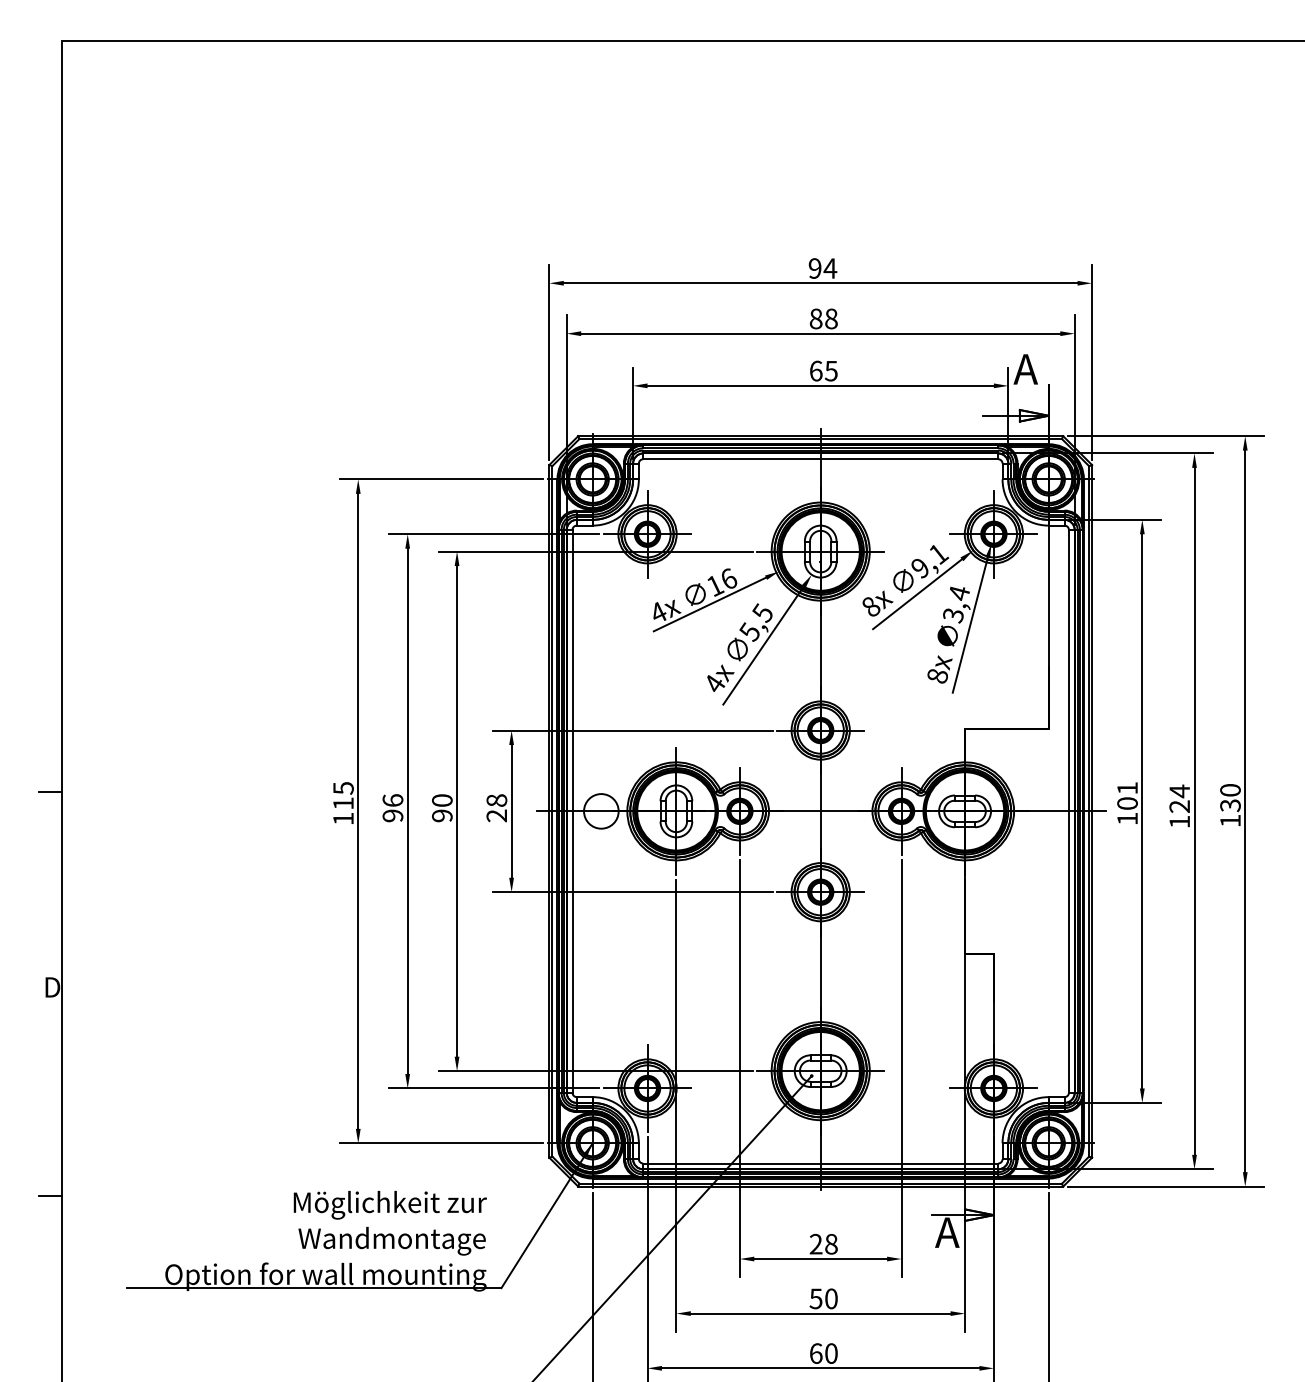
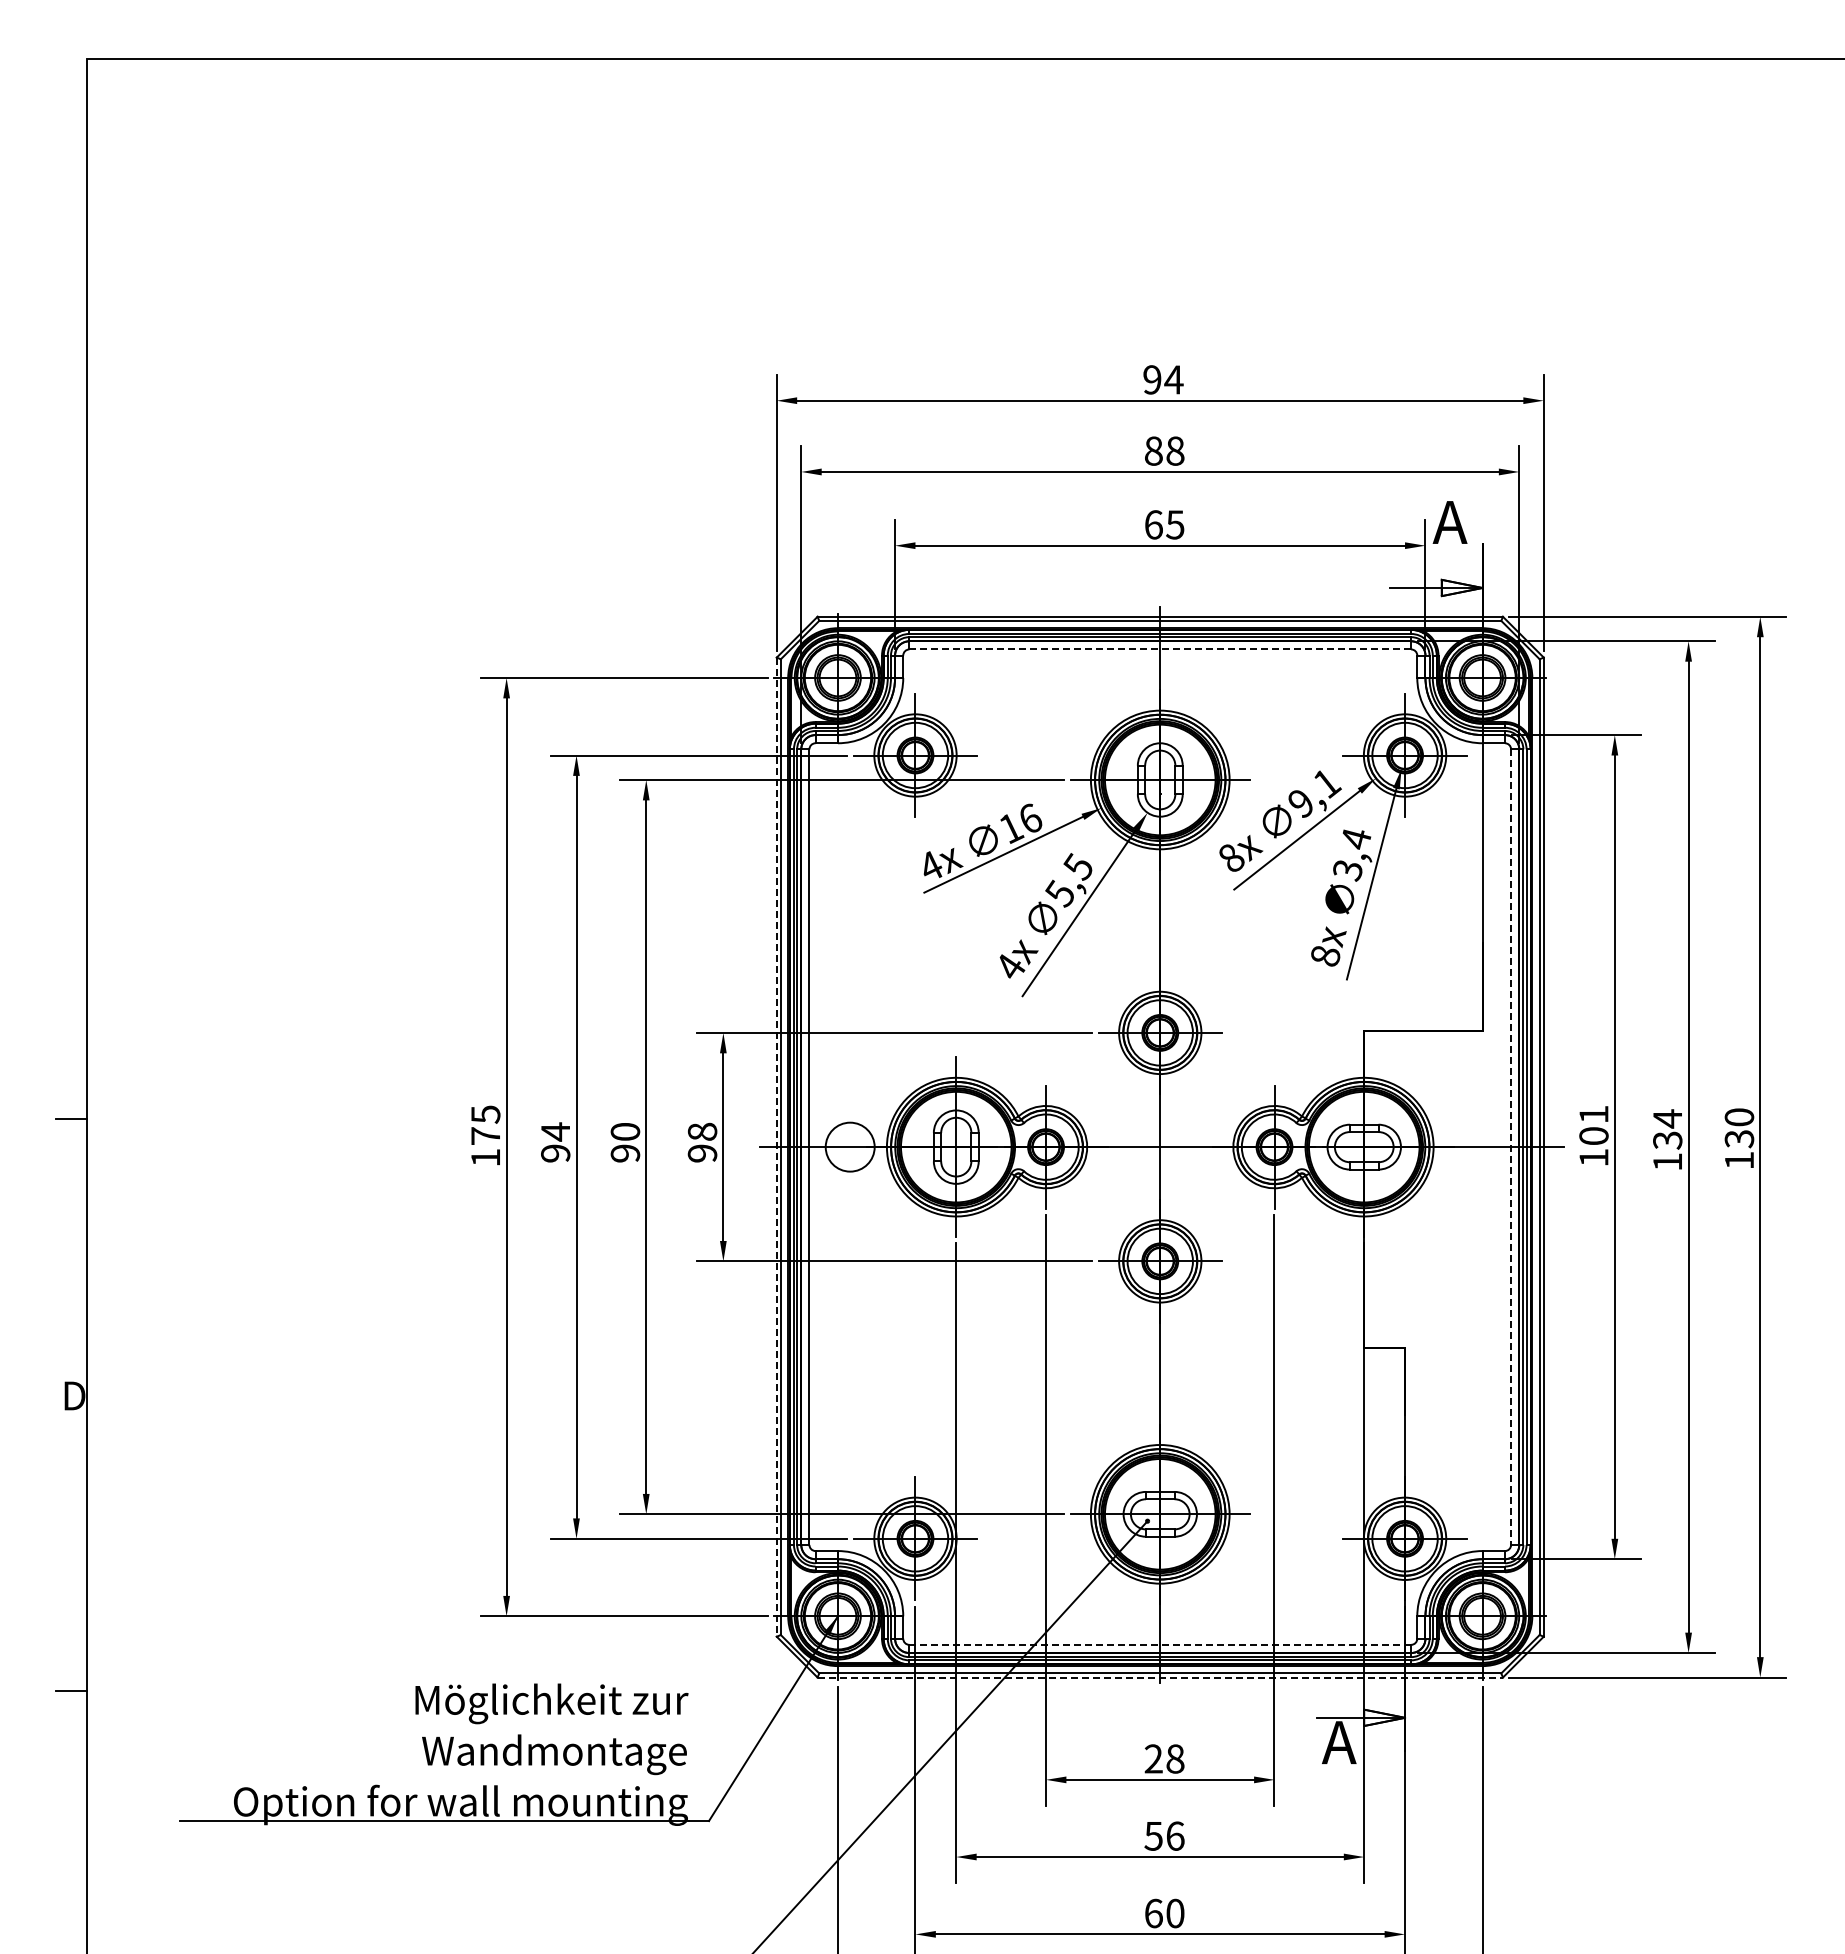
line: (820, 459) -> (1160, 649), solid -> dashed
text: (392, 800) -> (555, 1131), 96 -> 94
text: (343, 803) -> (485, 1135), 115 -> 175
text: (1179, 806) -> (1667, 1140), 124 -> 134
line: (549, 811) -> (776, 1147), solid -> dashed
line: (1069, 811) -> (1511, 1147), solid -> dashed
text: (496, 815) -> (702, 1153), 28 -> 98
line: (820, 1163) -> (1160, 1644), solid -> dashed
line: (820, 1186) -> (1160, 1677), solid -> dashed
text: (831, 1298) -> (1175, 1835), 50 -> 56

